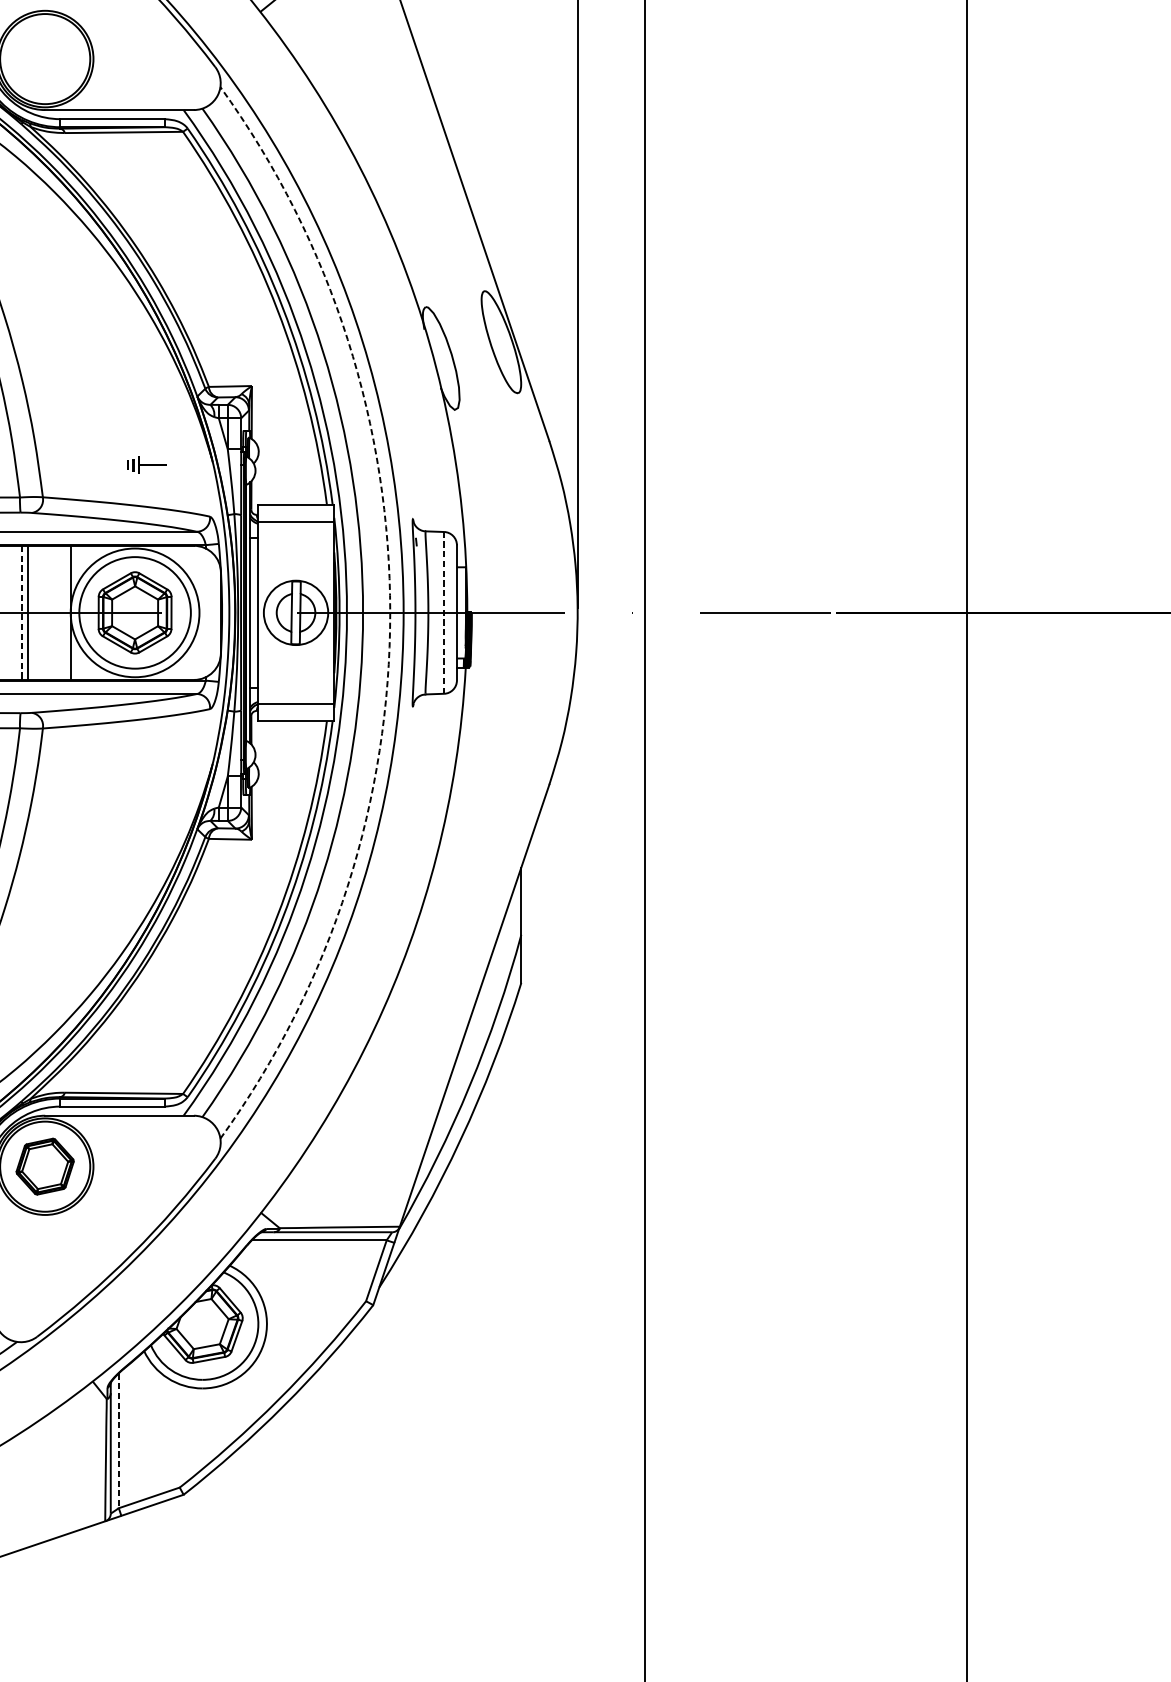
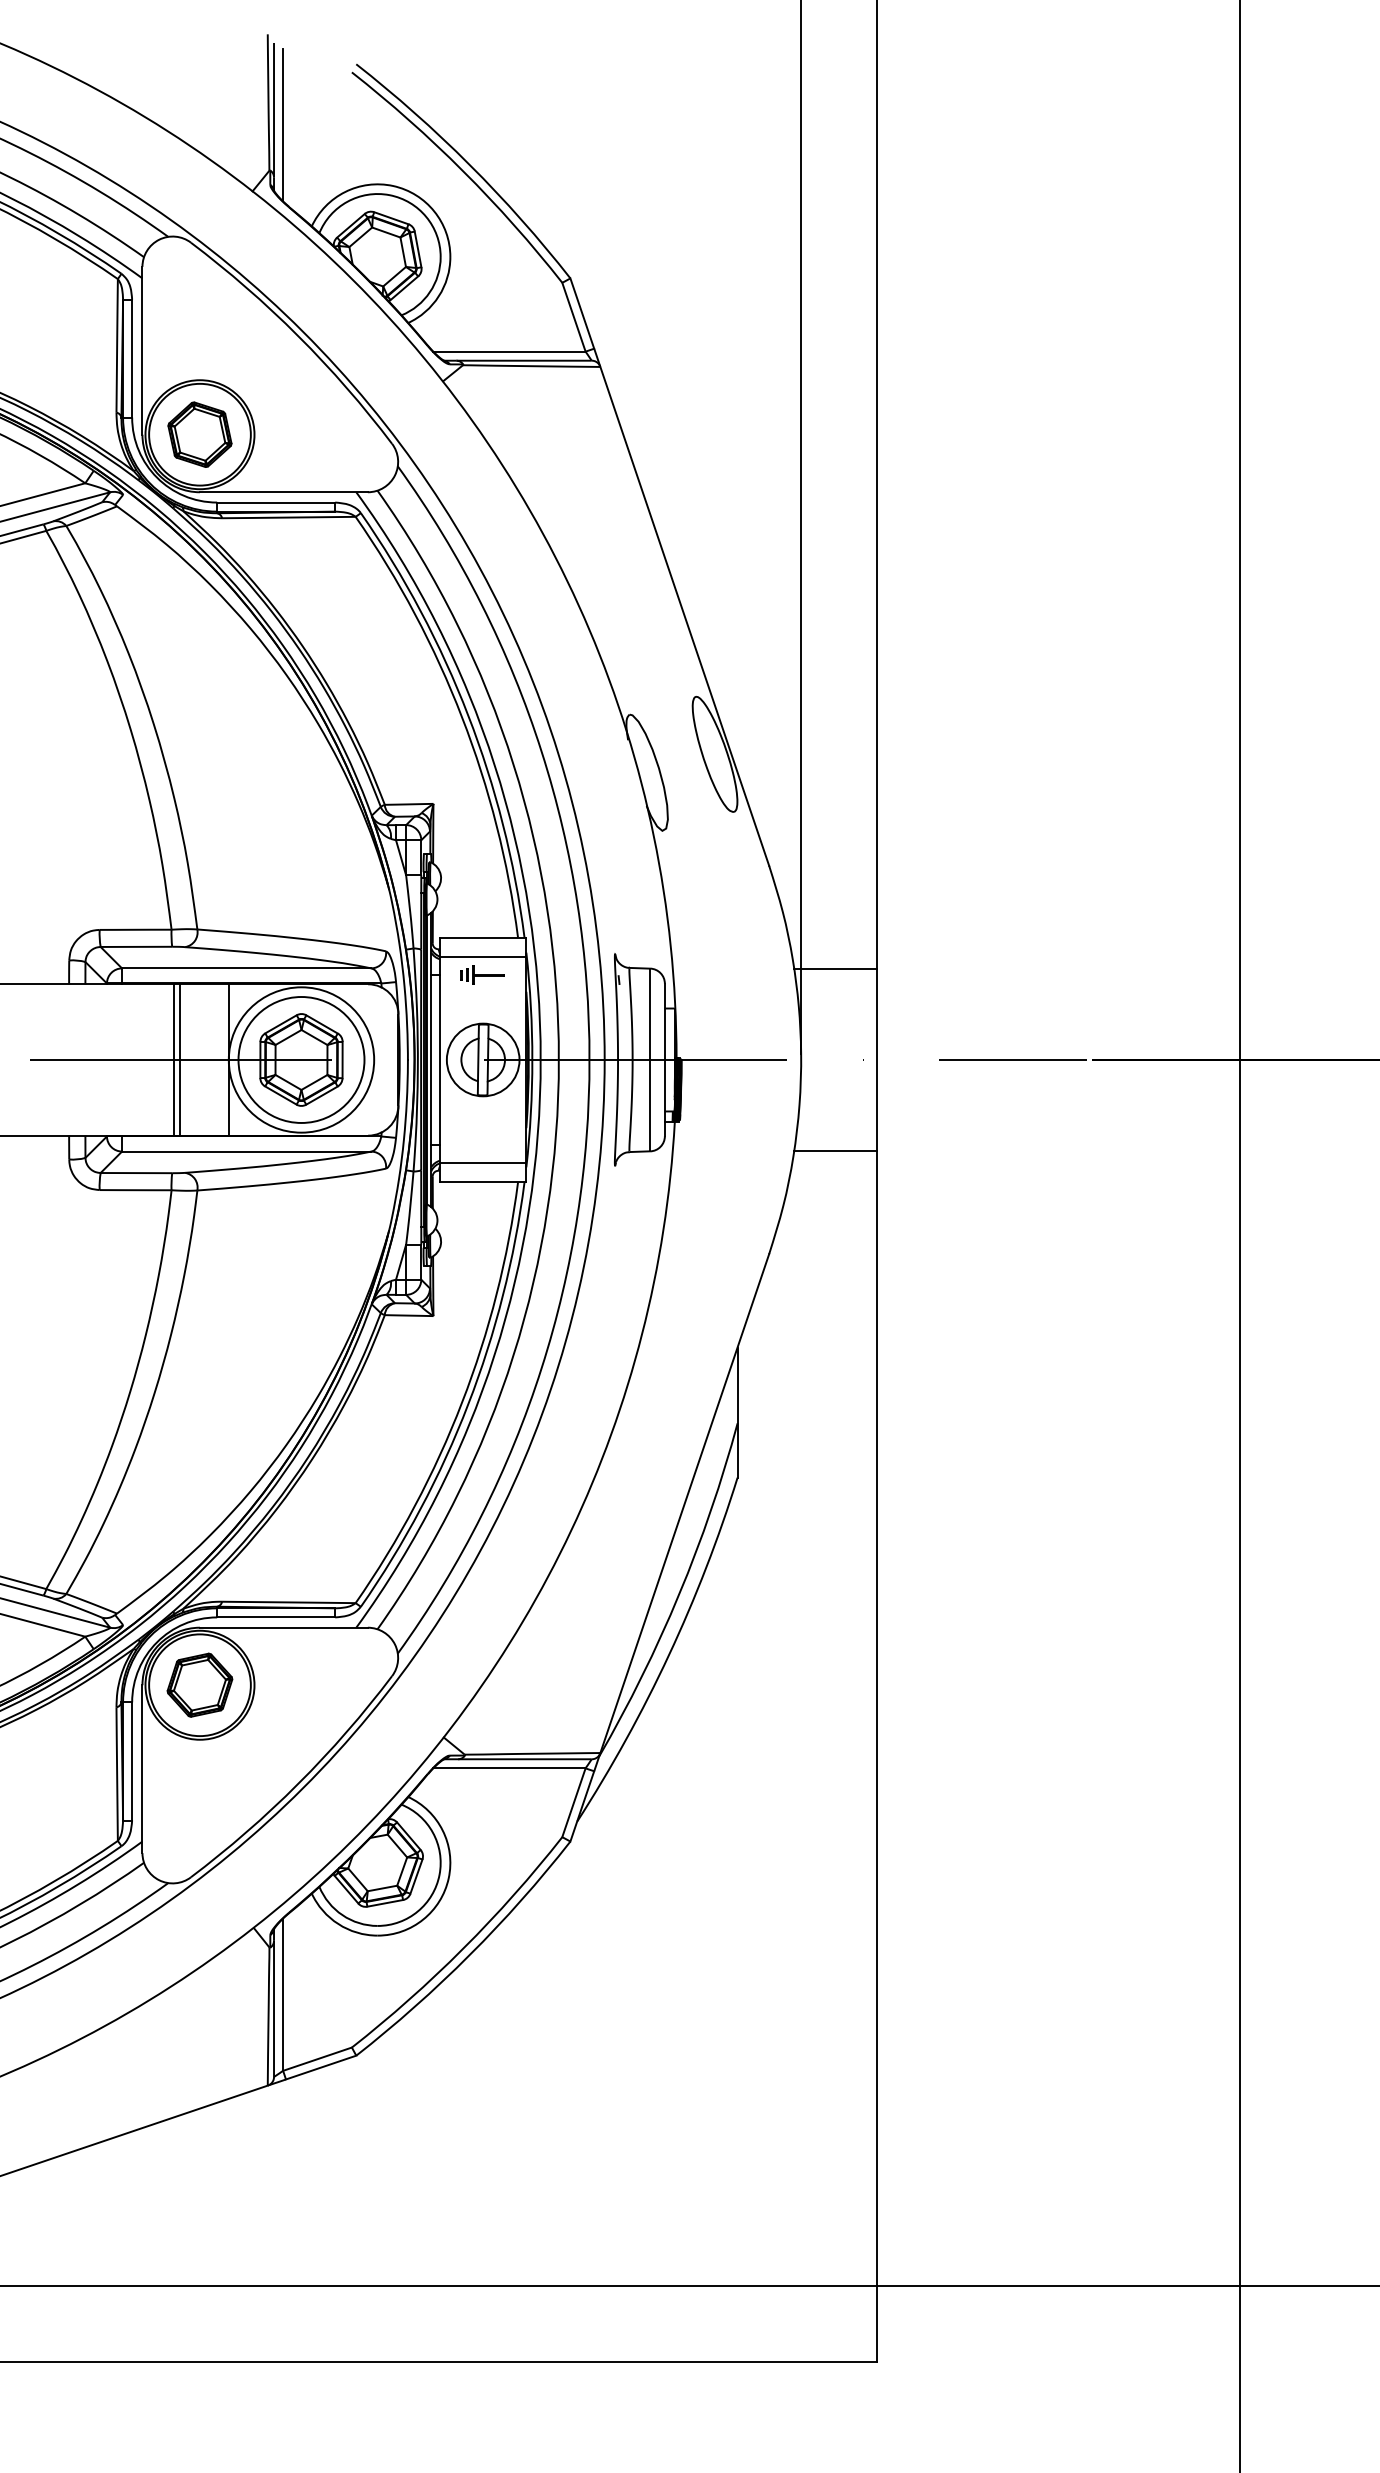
part: (44, 58) -> (199, 434), added
part: (146, 464) -> (482, 974), moved
line: (608, 532) -> (835, 969), added
line: (22, 612) -> (174, 1059), dashed -> solid
arc: (390, 612) -> (589, 1059), dashed -> solid
line: (444, 612) -> (650, 1059), dashed -> solid
line: (608, 693) -> (835, 1150), added
line: (119, 1441) -> (283, 1995), dashed -> solid

